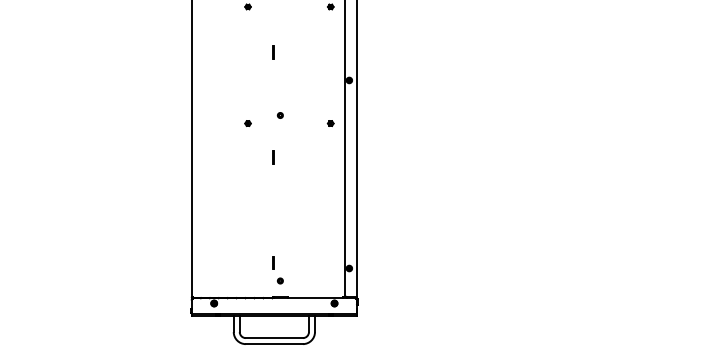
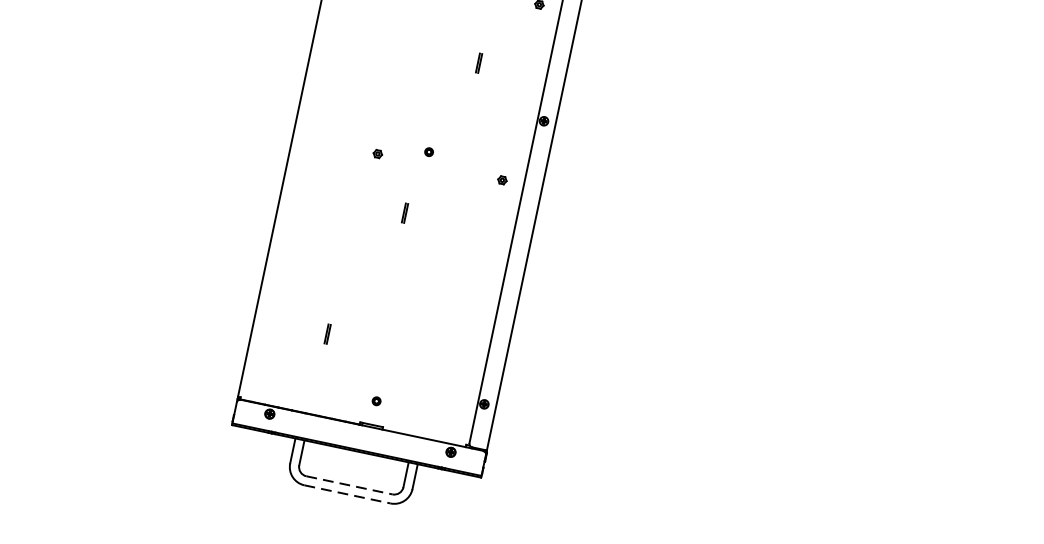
line: (273, 52) -> (479, 63), moved
line: (273, 262) -> (328, 333), moved
line: (274, 338) -> (349, 485), solid -> dashed
line: (274, 344) -> (347, 494), solid -> dashed

